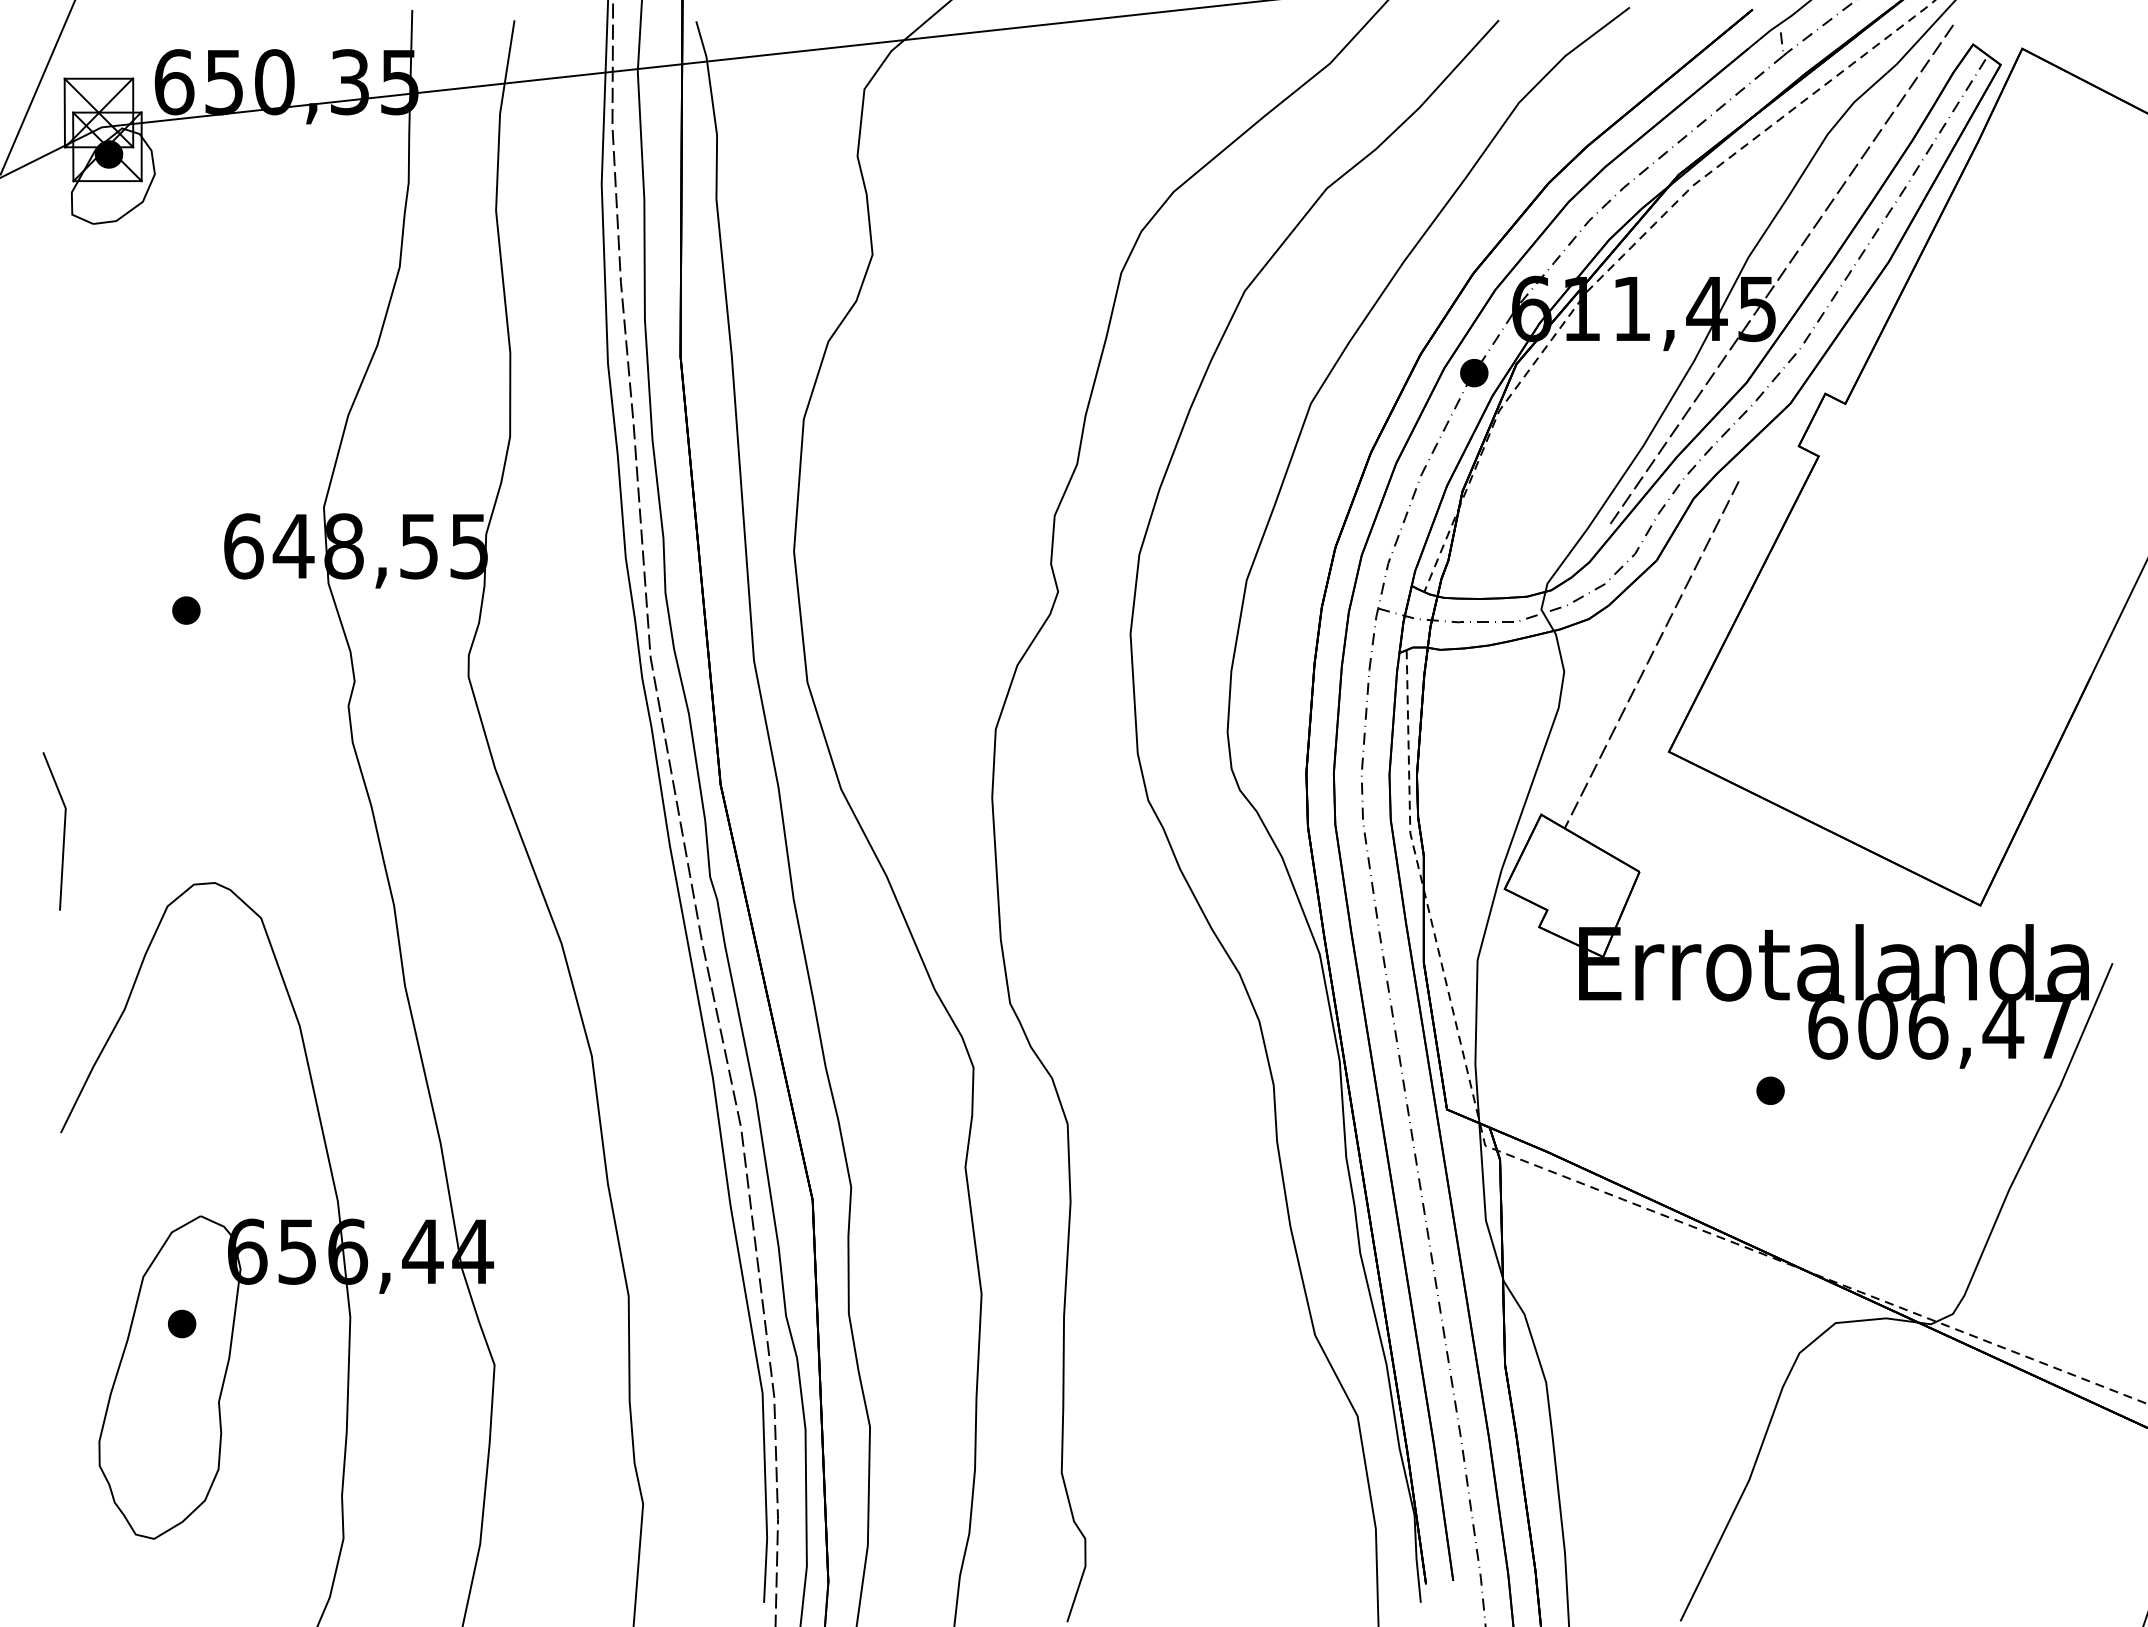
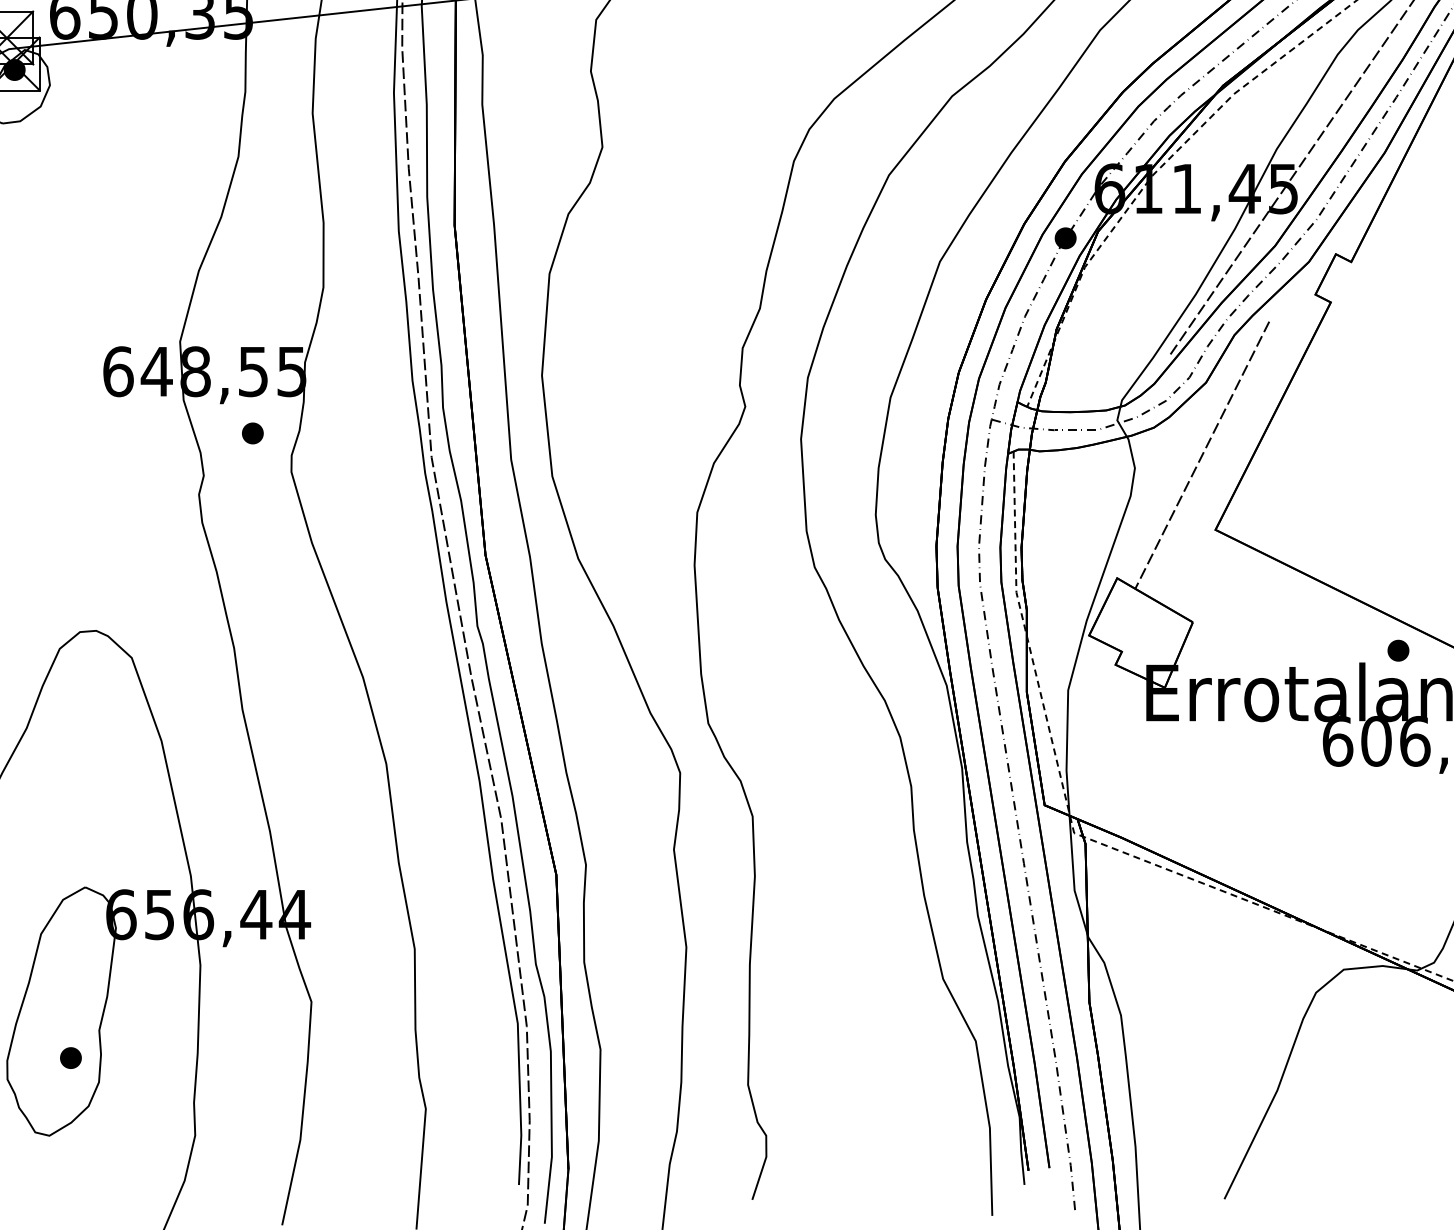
part: (186, 610) -> (252, 433), moved
part: (1770, 1090) -> (1398, 650), moved
part: (182, 1323) -> (71, 1057), moved

